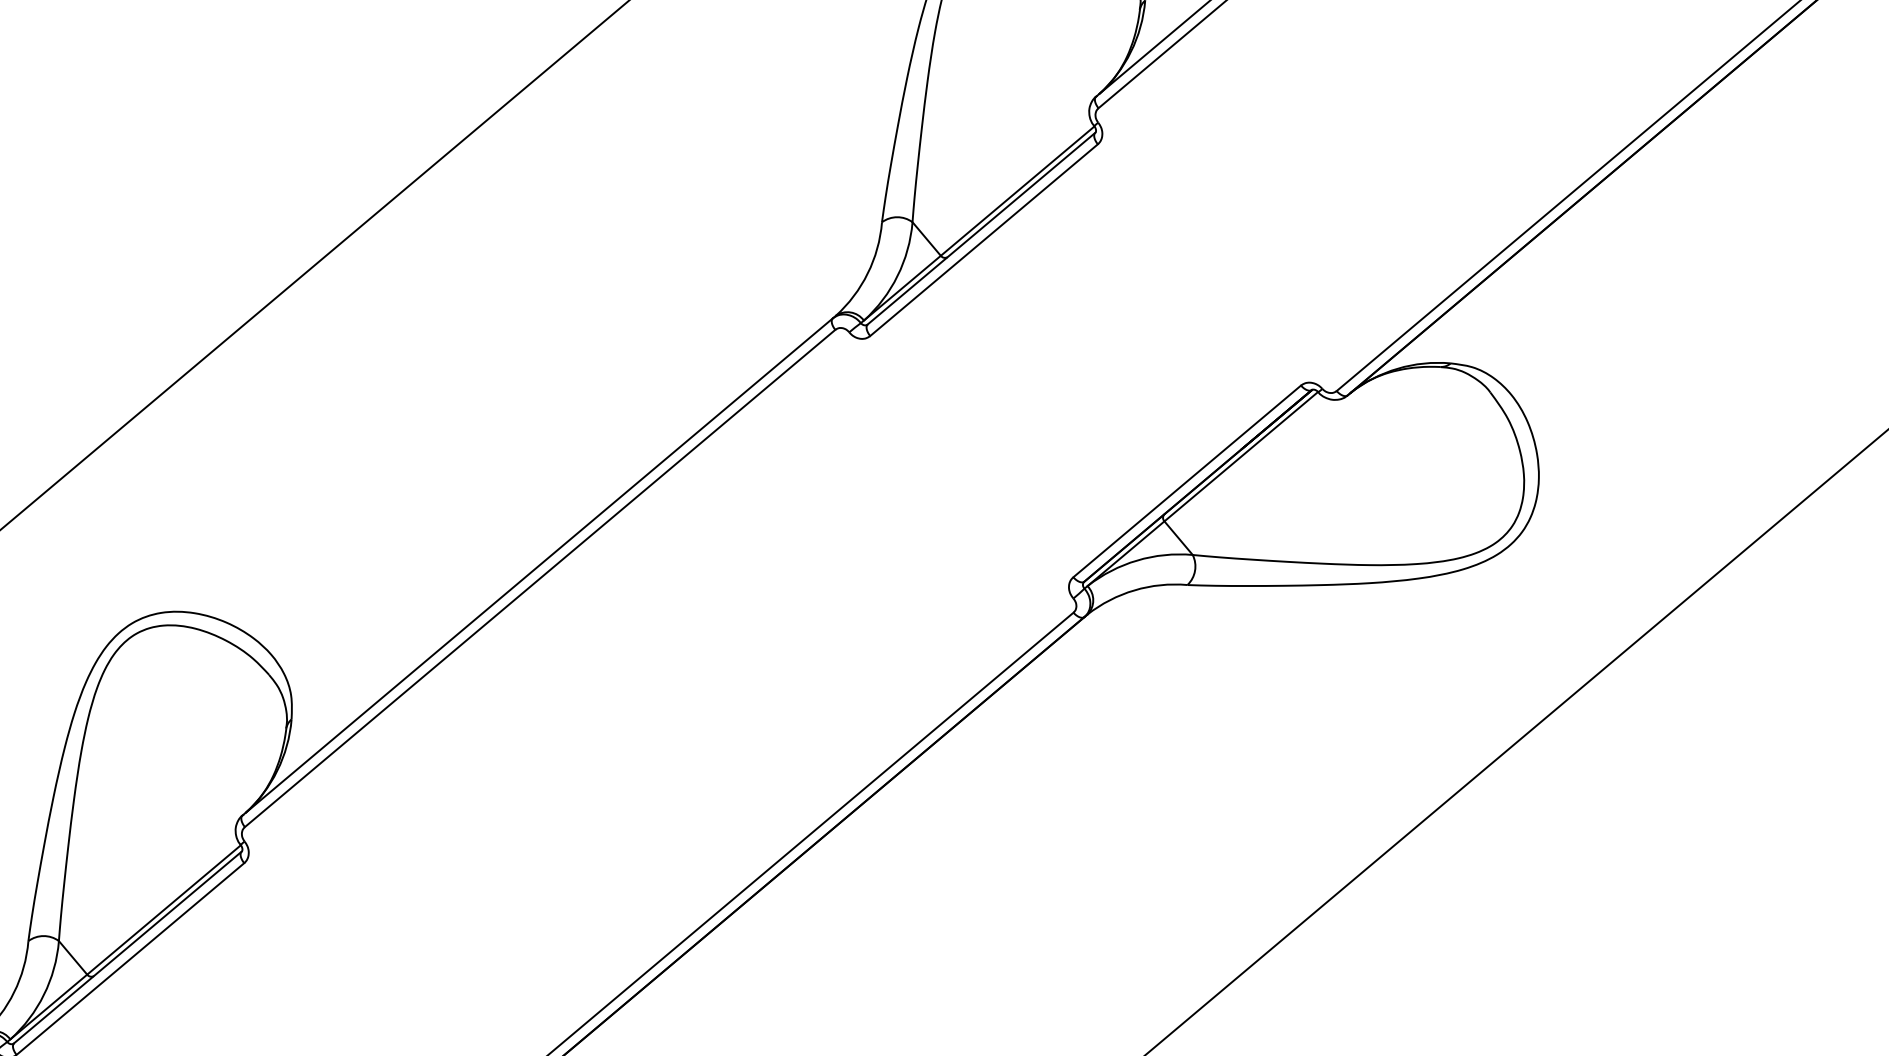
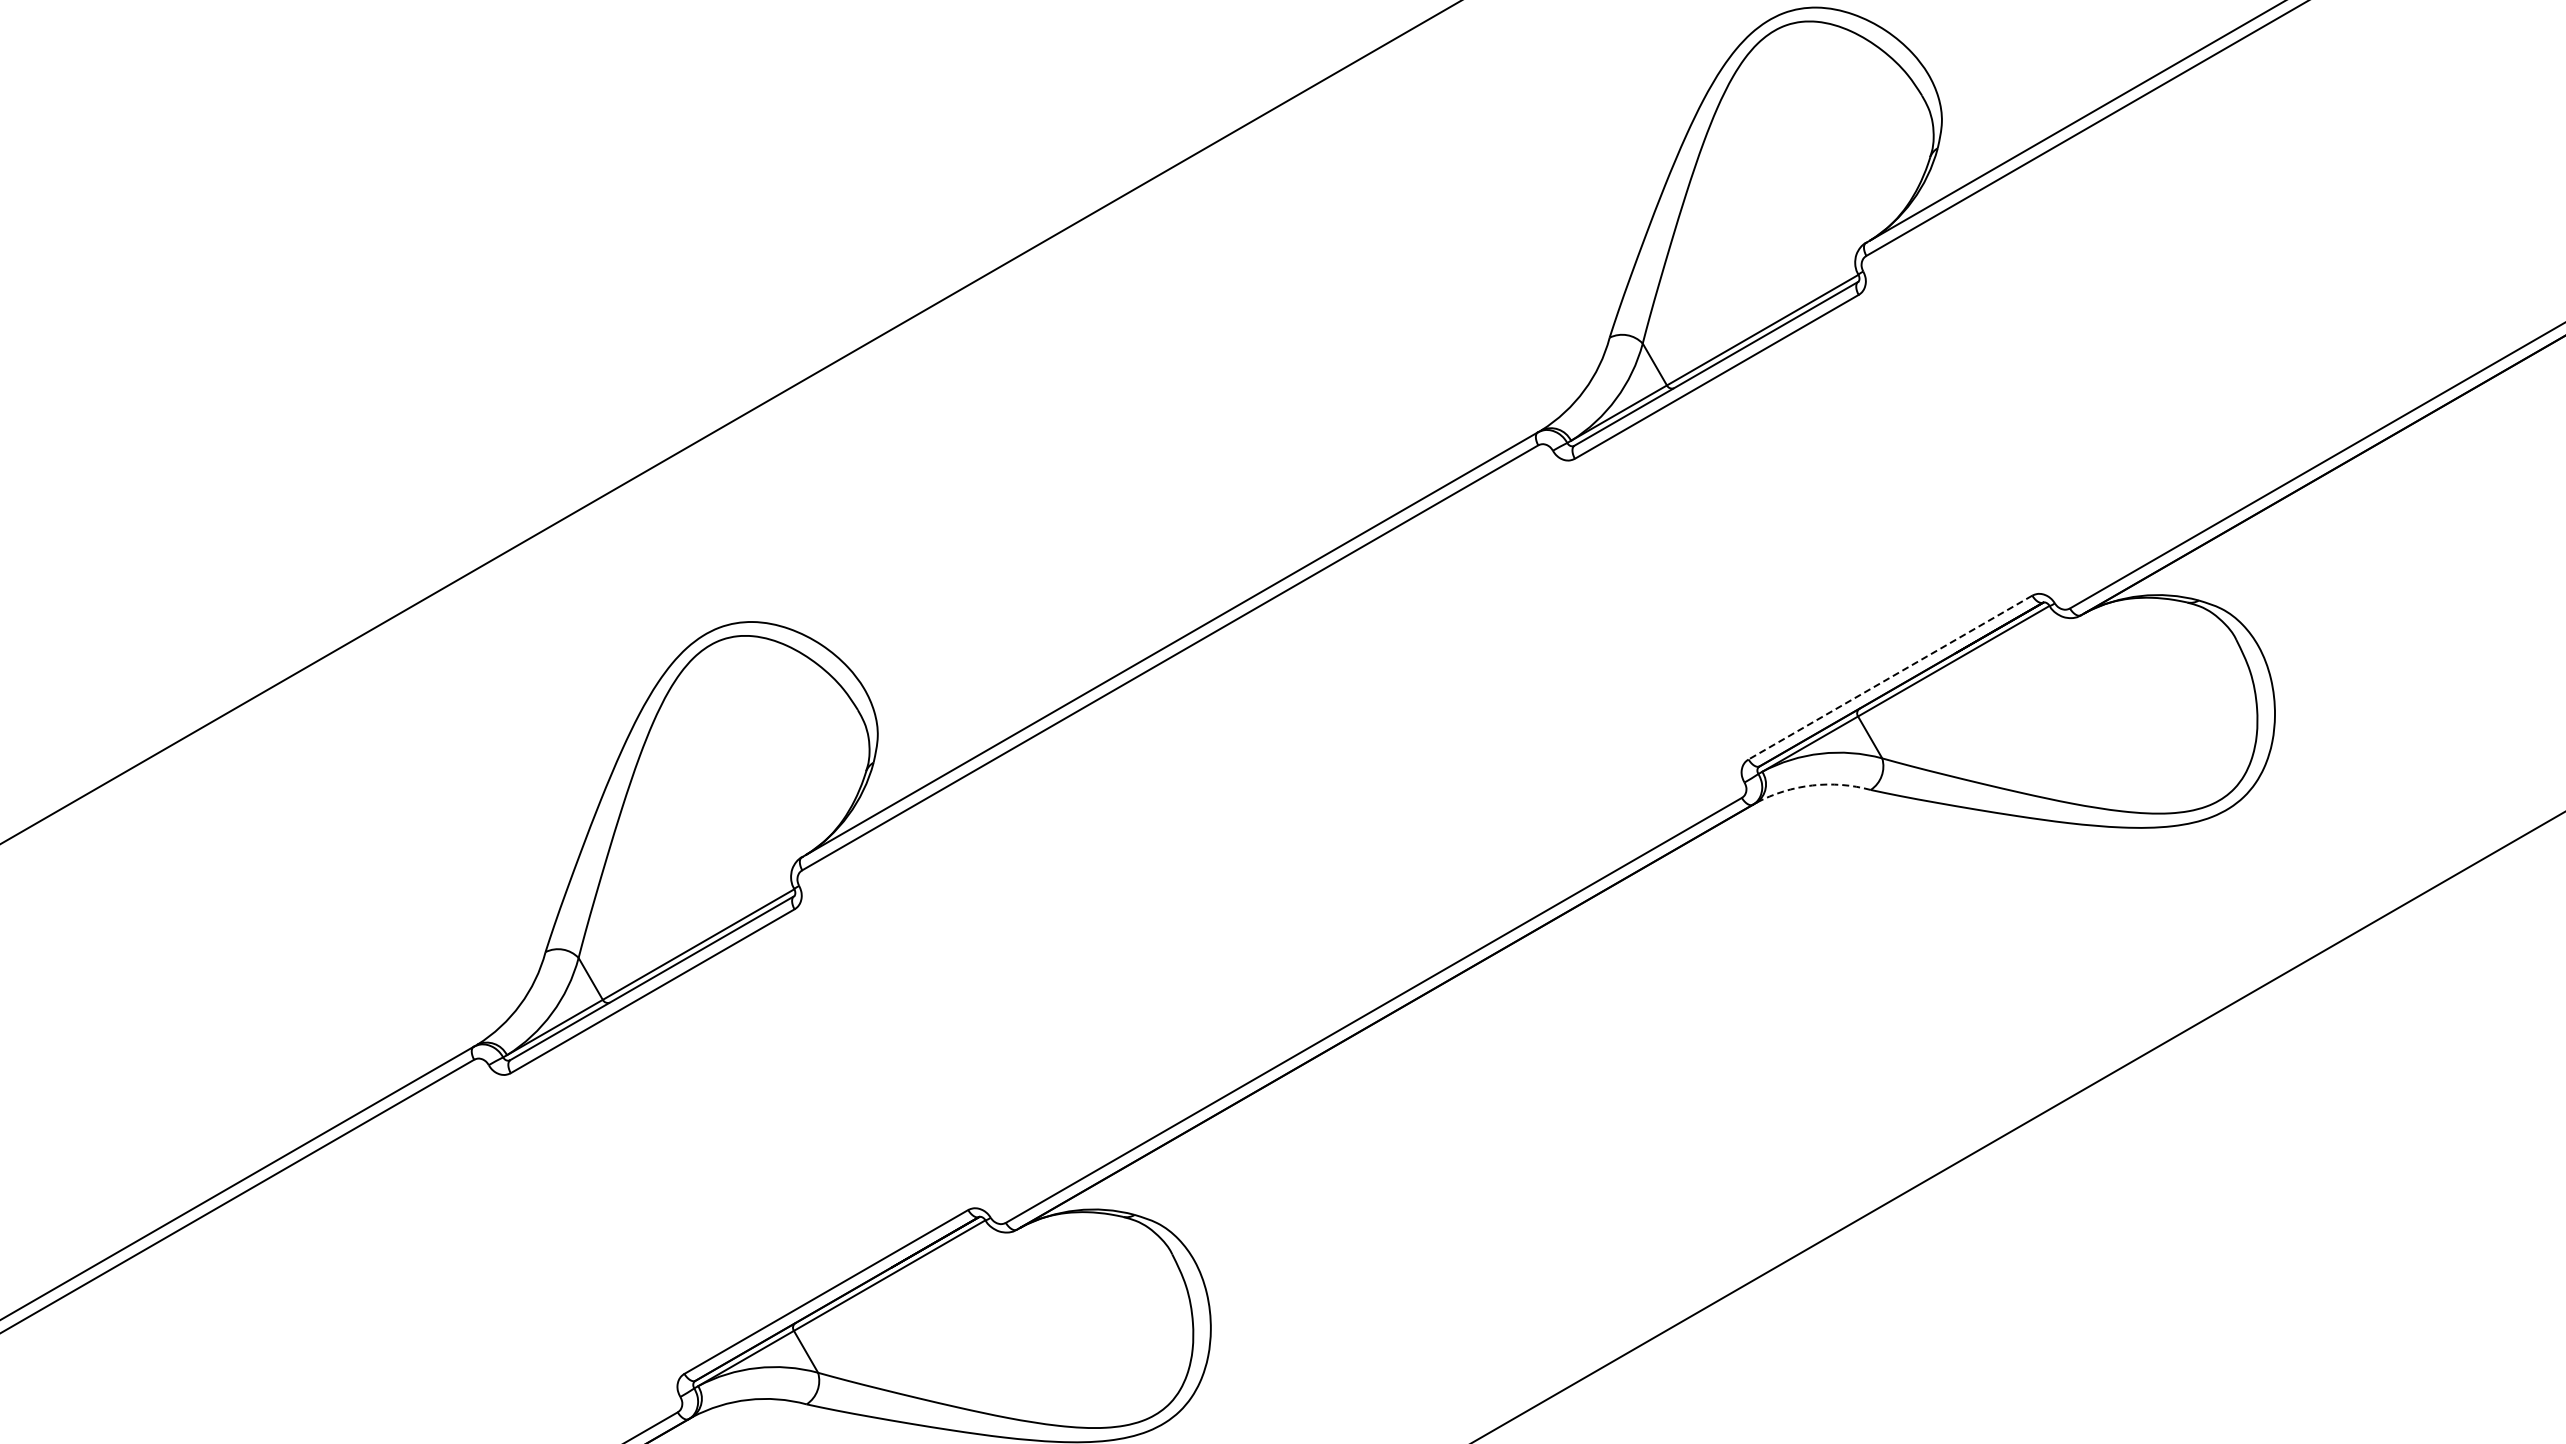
line: (1187, 481) -> (1890, 677), solid -> dashed
arc: (1134, 590) -> (1812, 785), solid -> dashed

